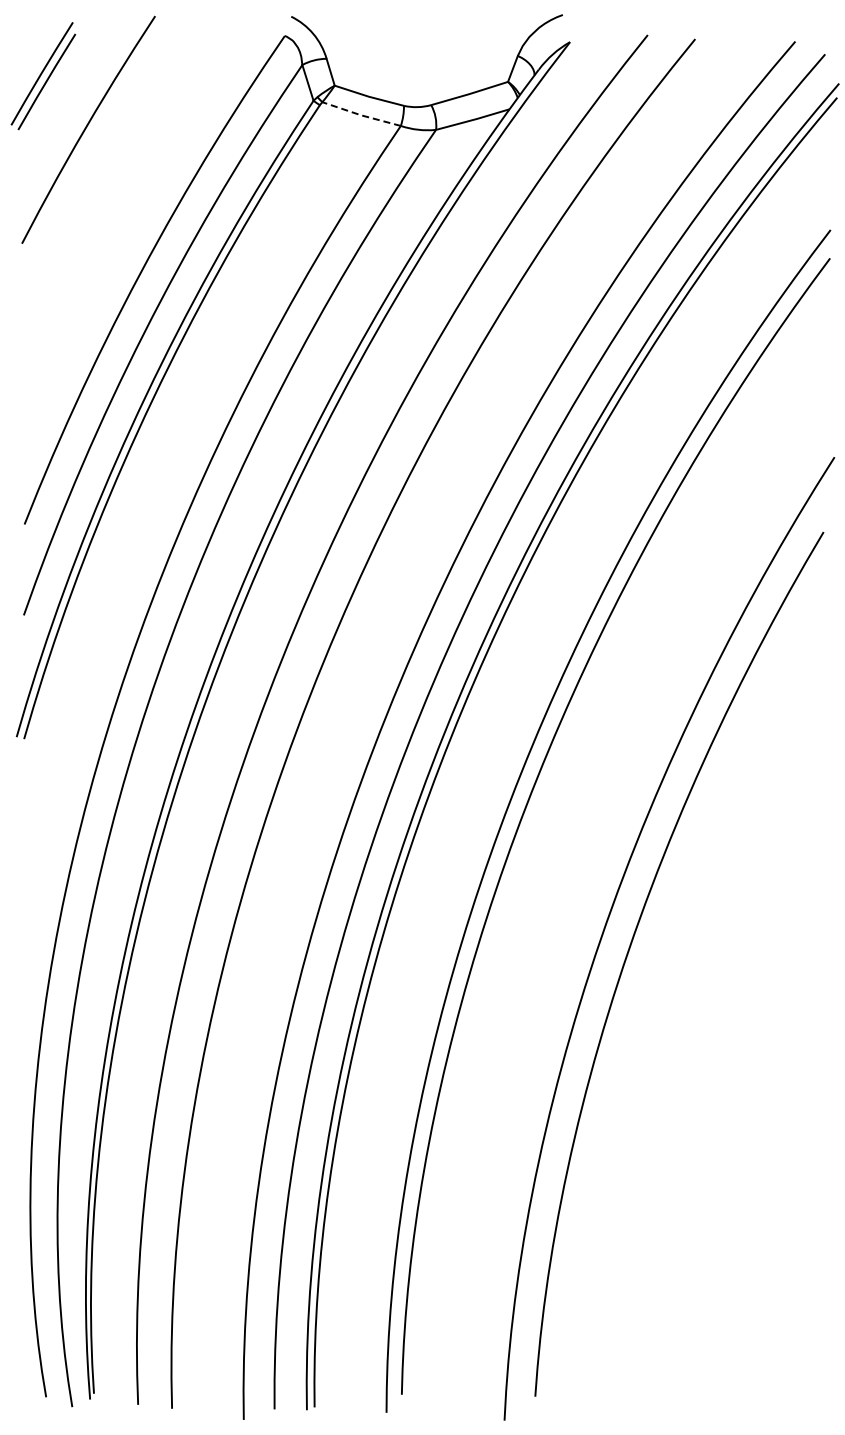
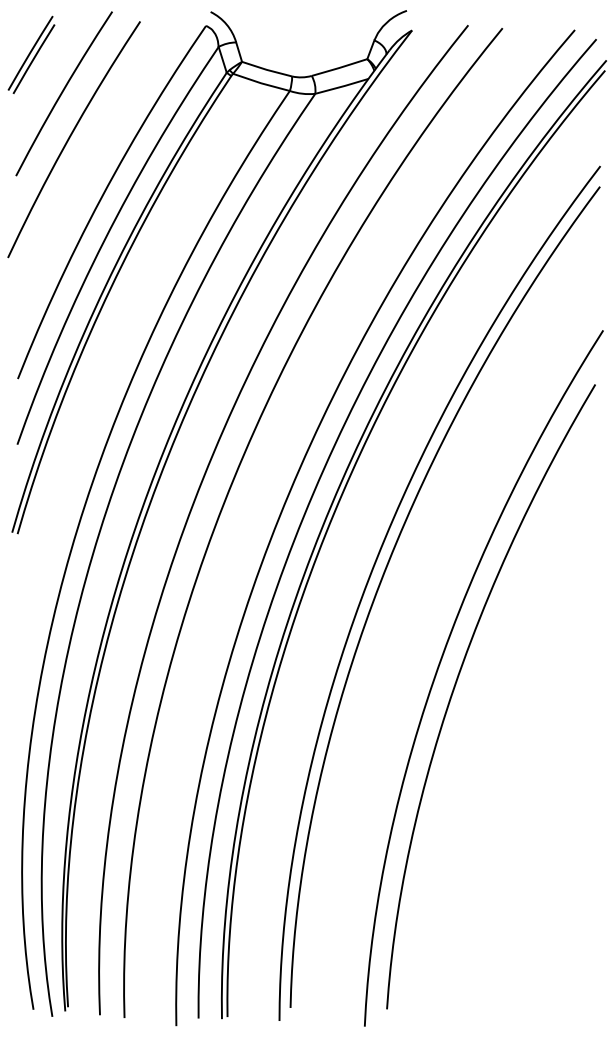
line: (361, 115) -> (261, 83), dashed -> solid
curve: (96, 191) -> (69, 138), added

